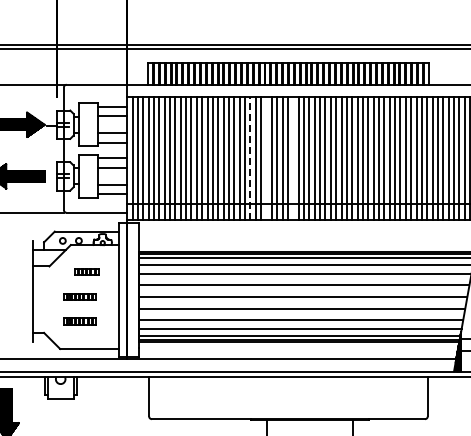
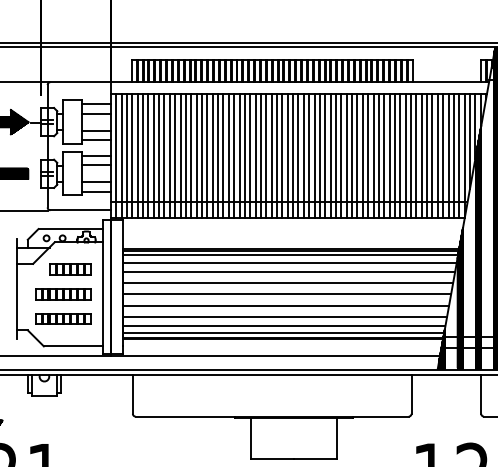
line: (250, 158) -> (234, 155), dashed -> solid
line: (266, 158) -> (250, 155), added
line: (293, 158) -> (277, 155), added
part: (86, 272) -> (70, 269), size x1.67
part: (79, 297) -> (63, 294), size x1.67
part: (79, 321) -> (63, 318), size x1.67

